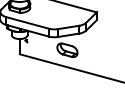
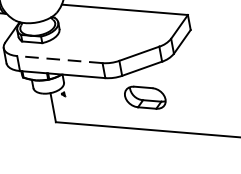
line: (27, 22) -> (59, 58), solid -> dashed

